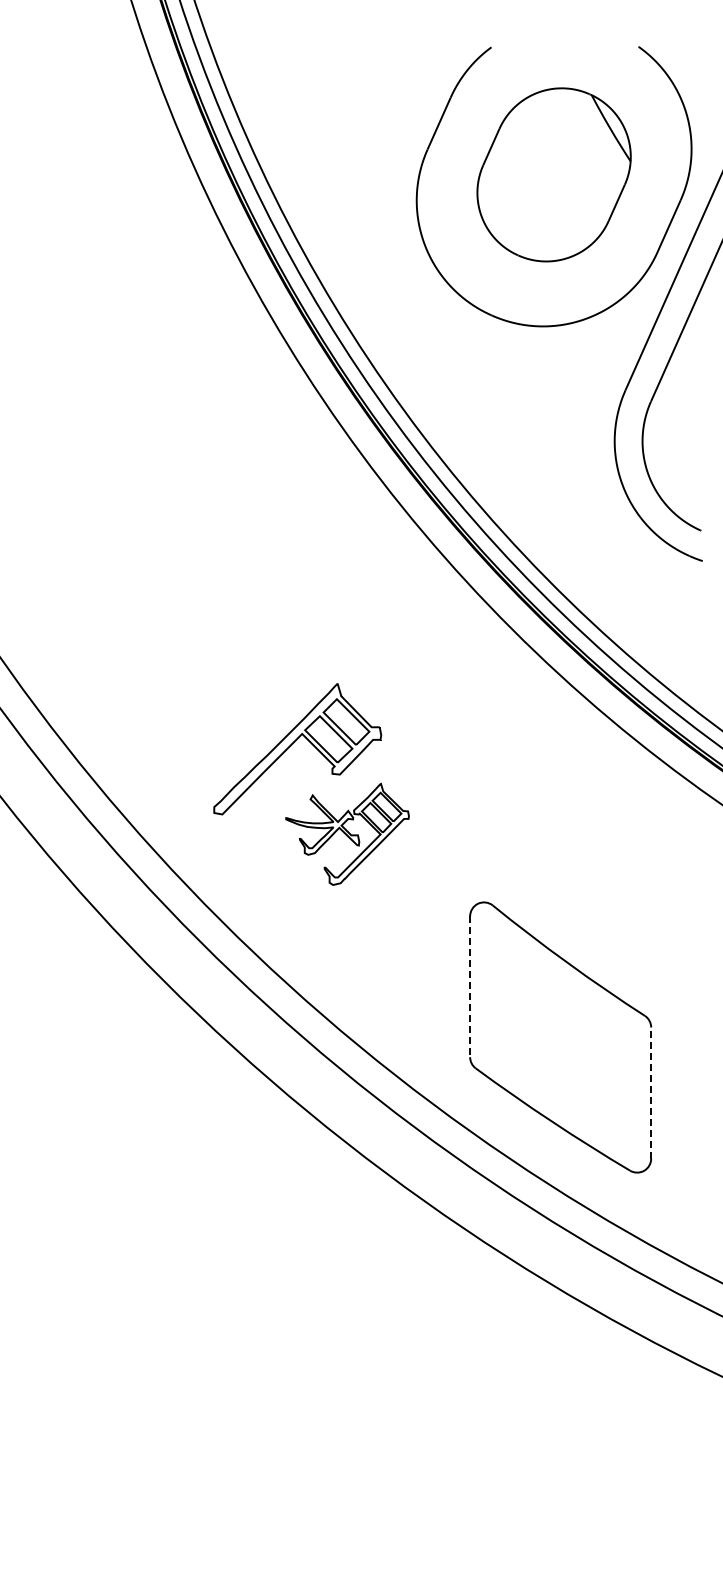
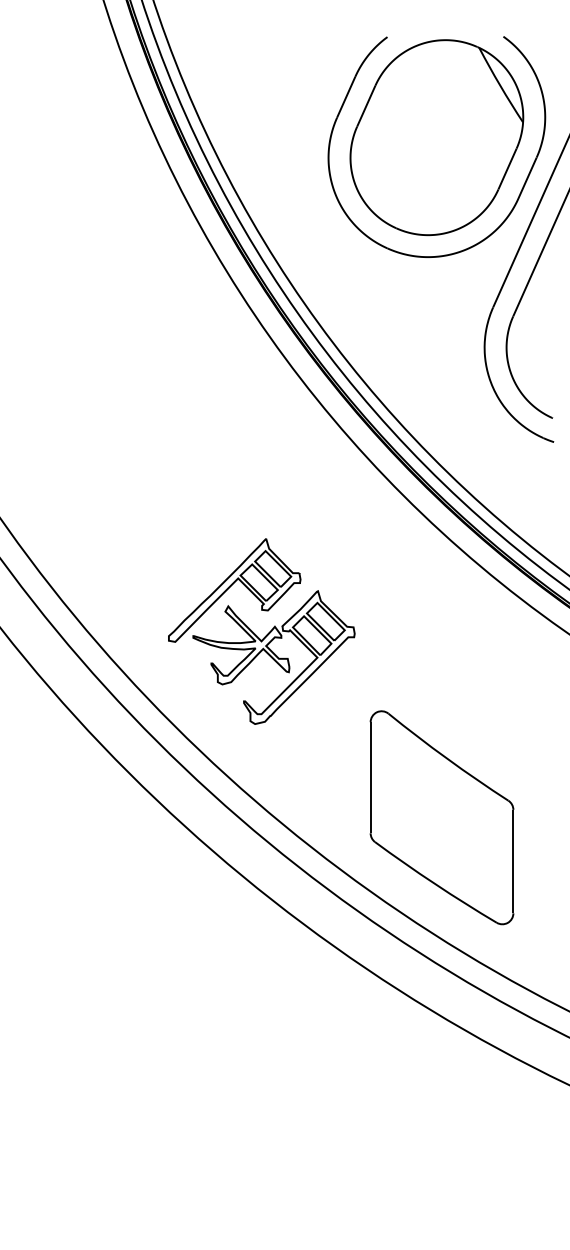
part: (553, 174) -> (436, 137), size x1.43
part: (347, 834) -> (273, 657), size x1.67
line: (470, 987) -> (370, 778), dashed -> solid
line: (651, 1093) -> (513, 861), dashed -> solid

